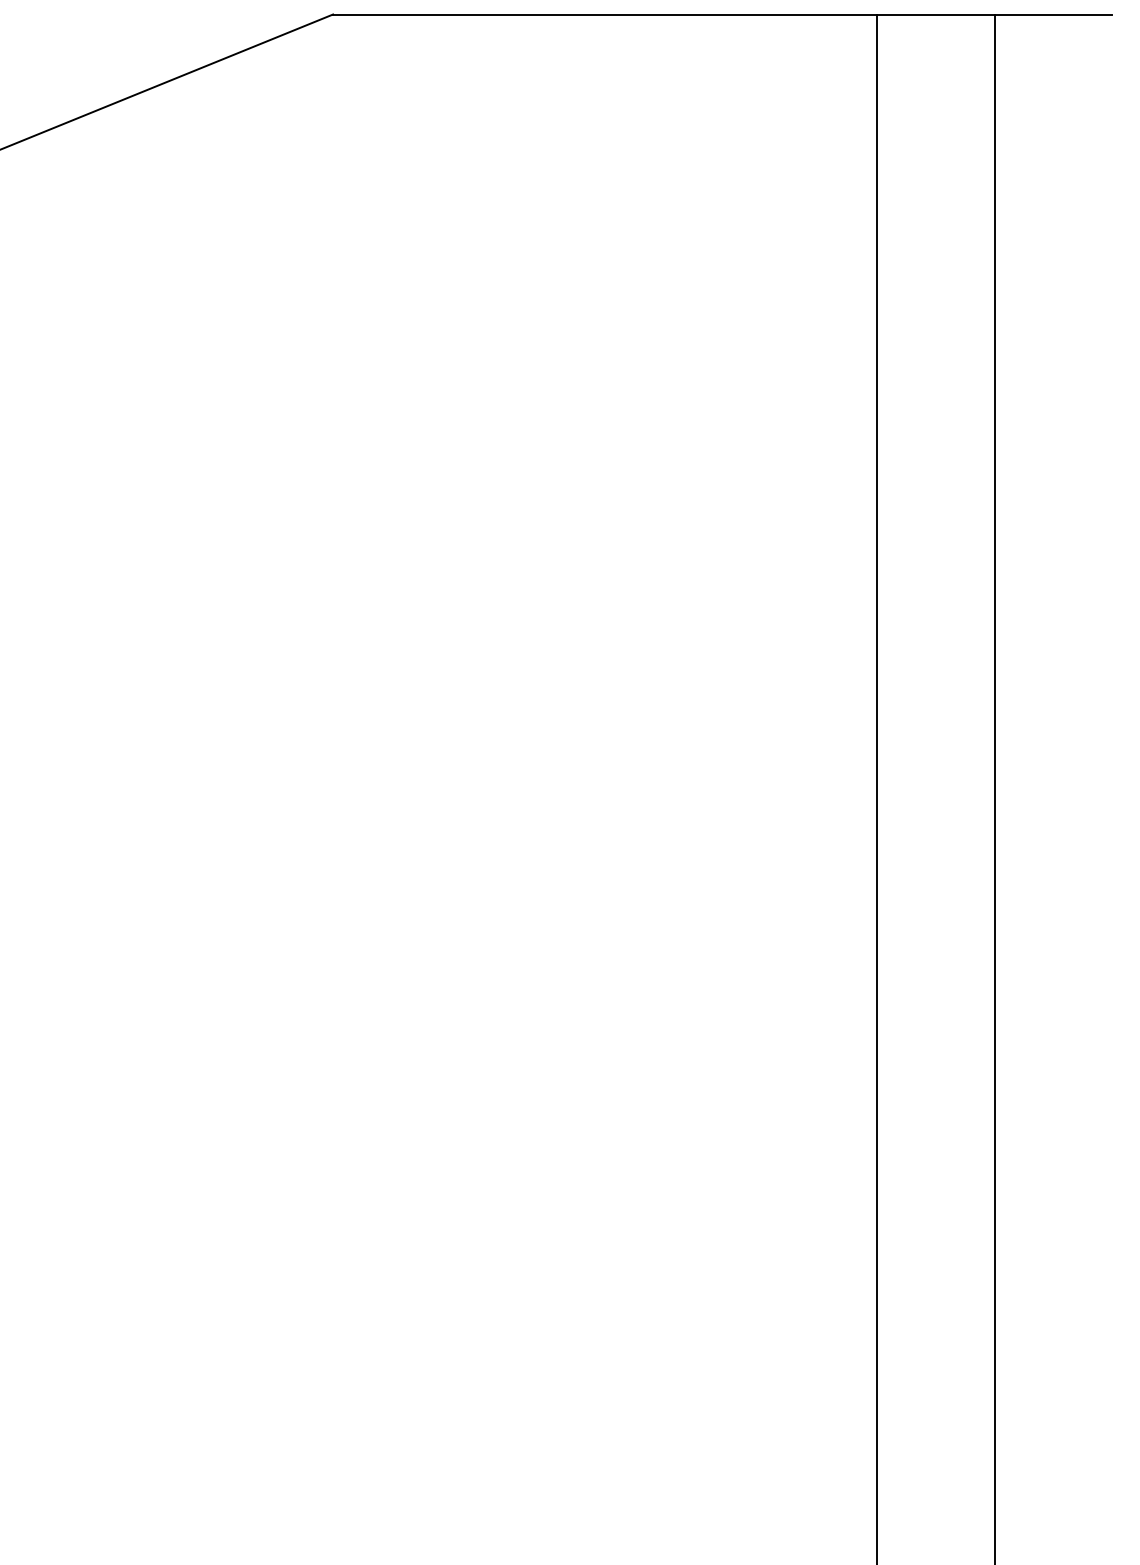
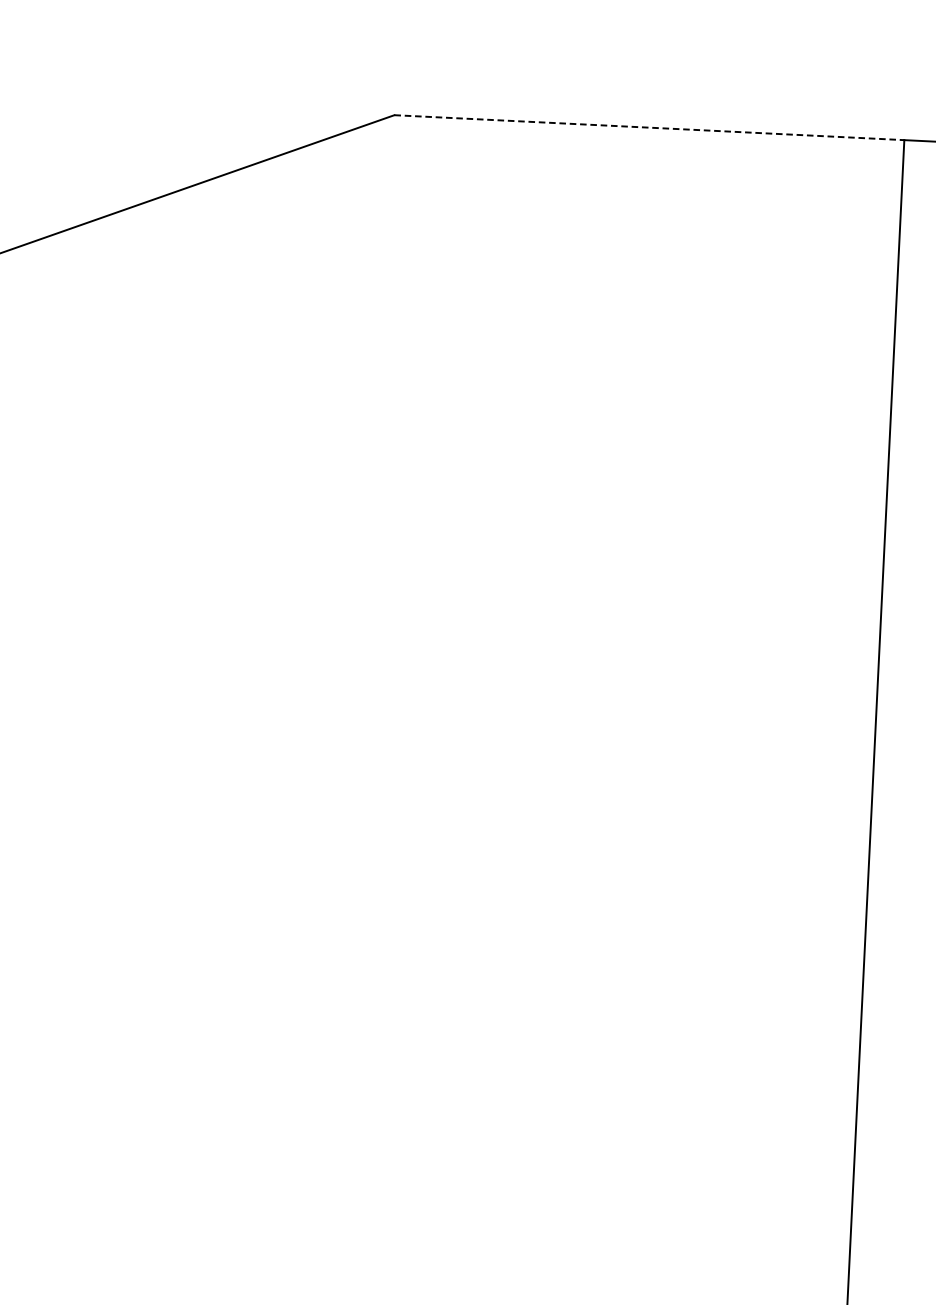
line: (605, 14) -> (649, 127), solid -> dashed

